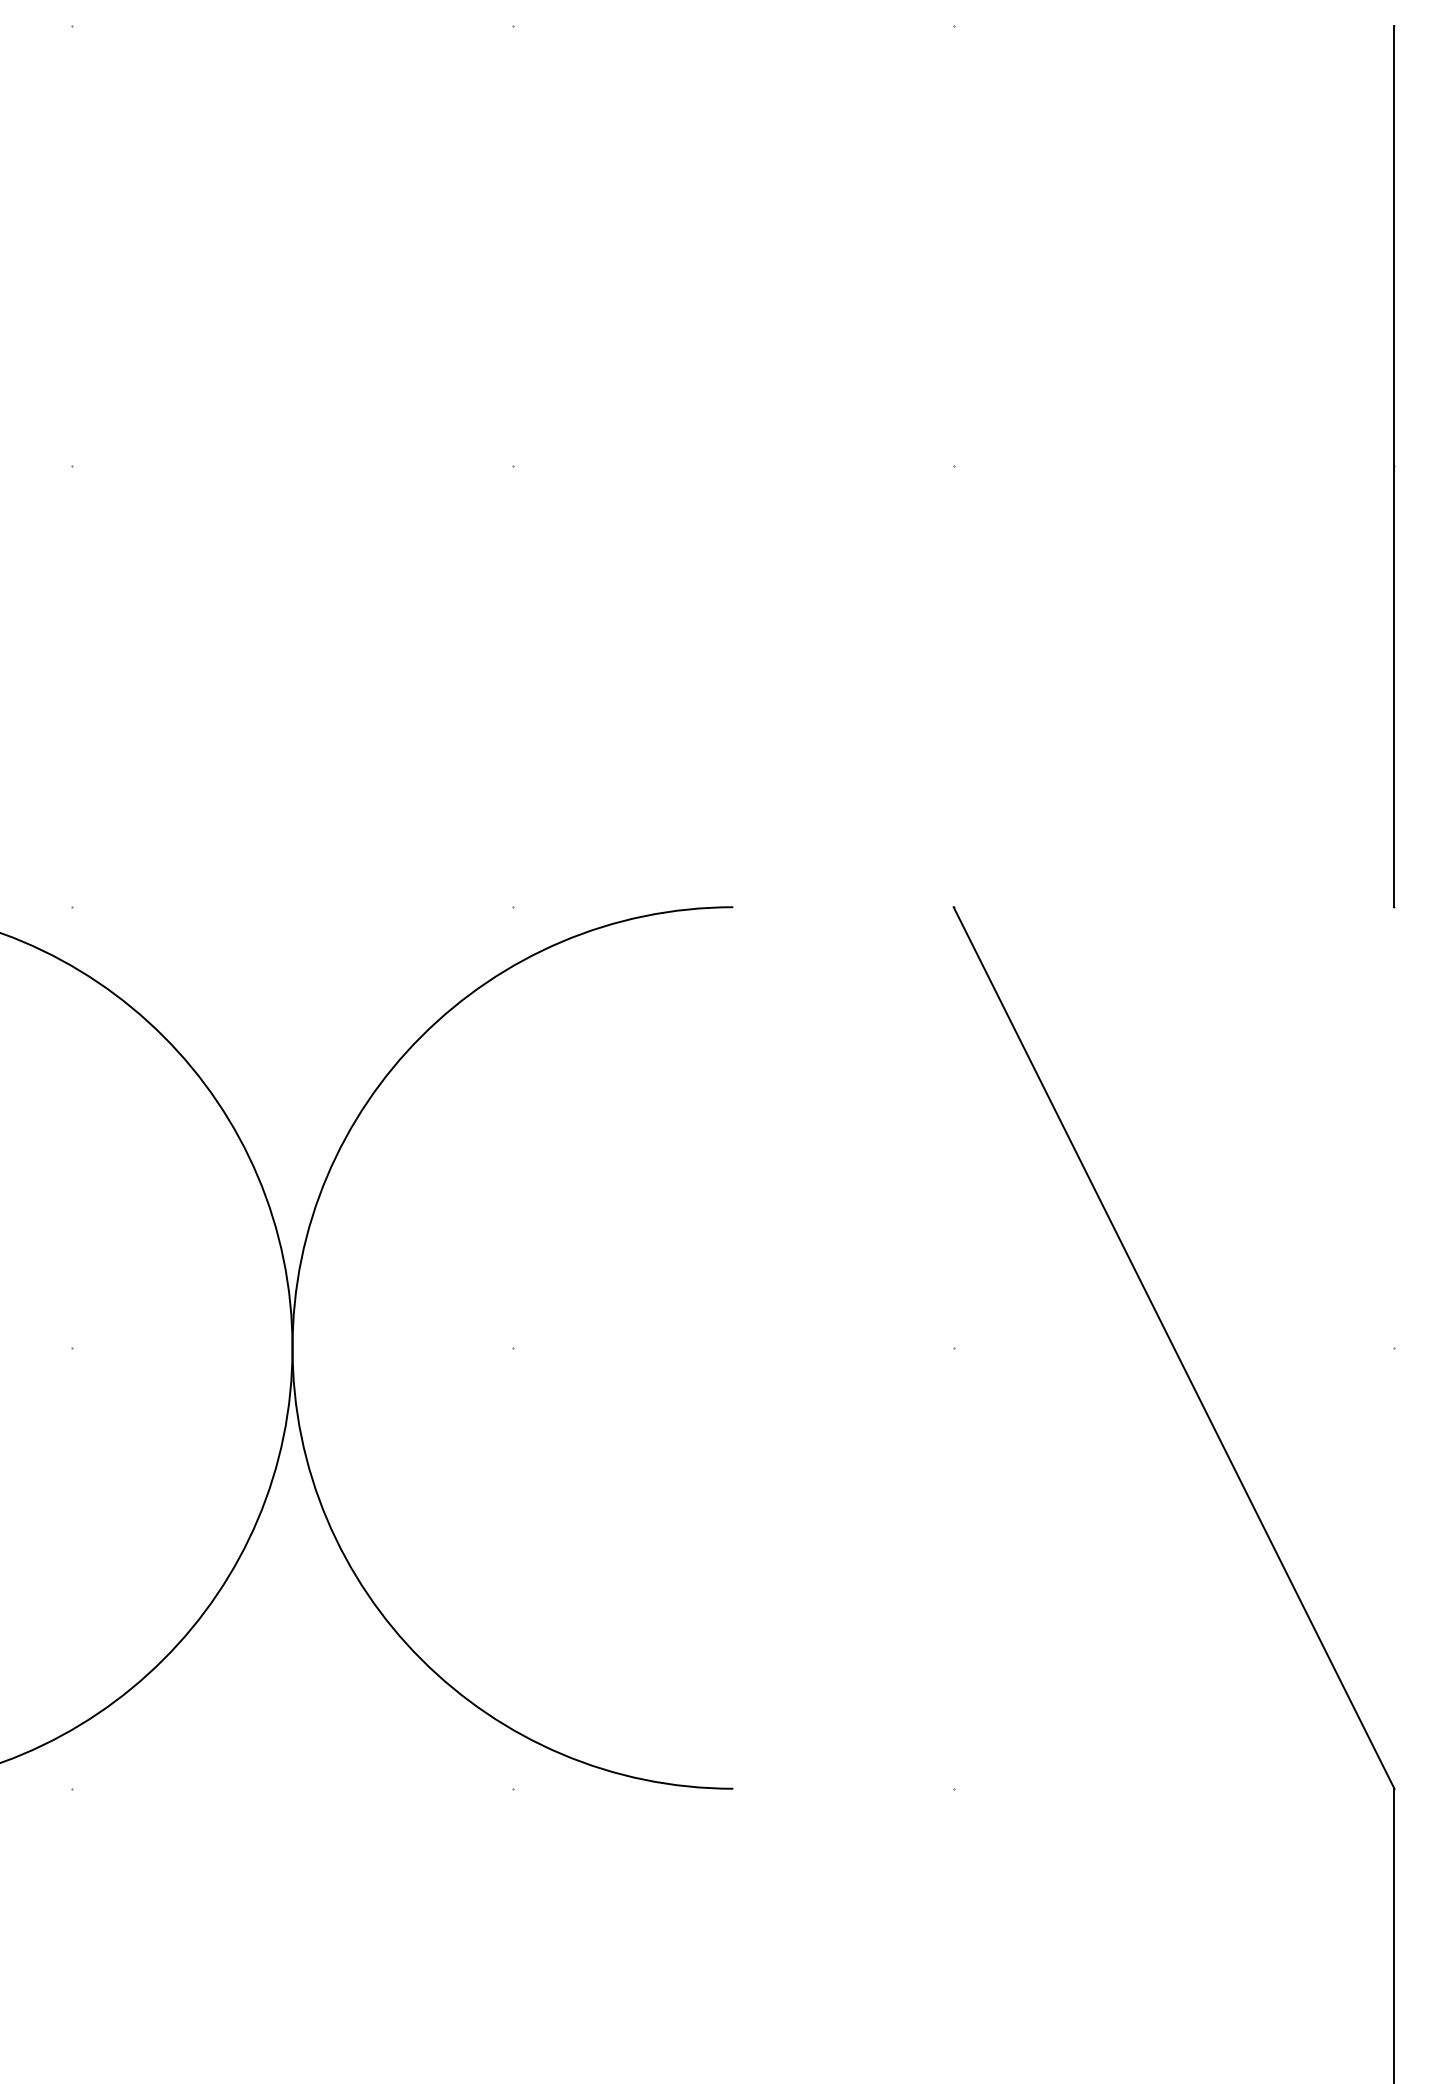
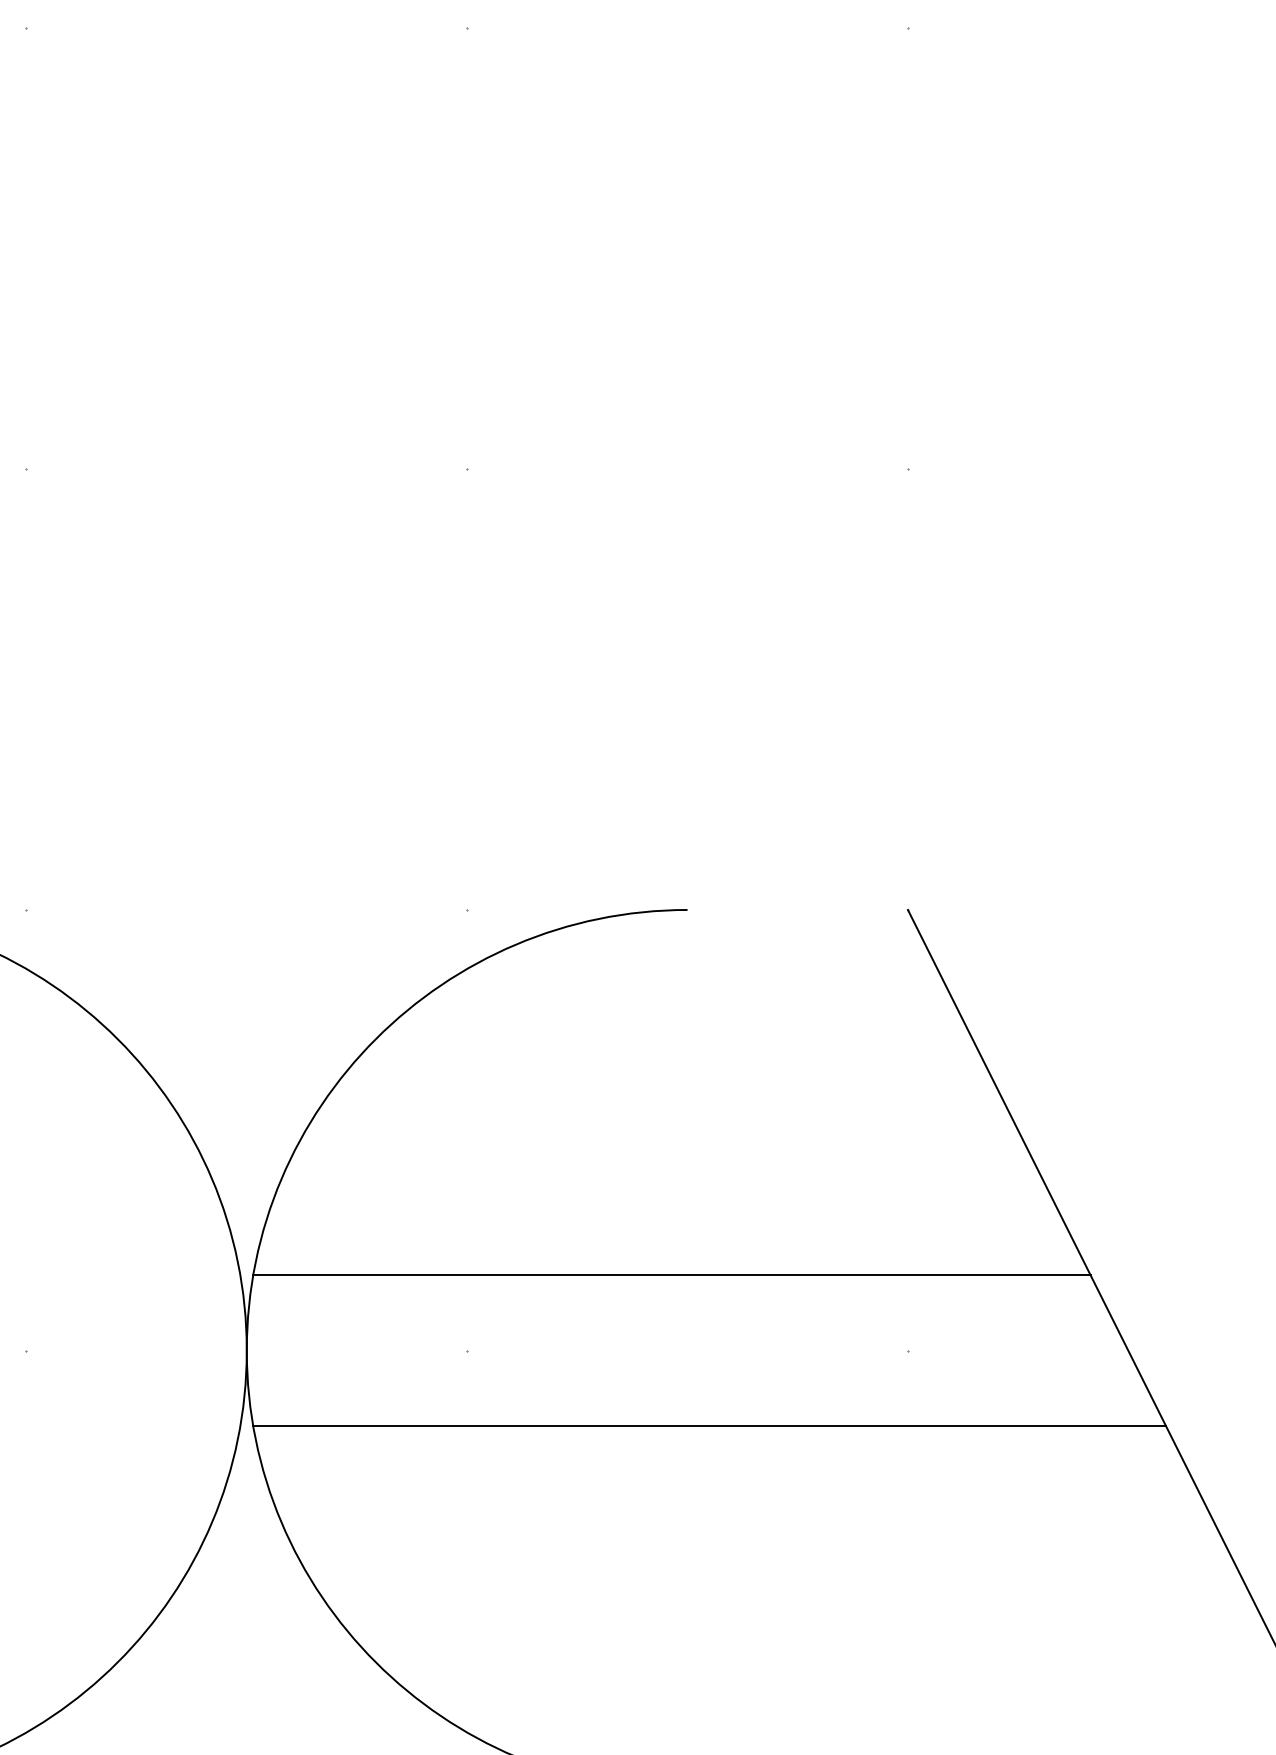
line: (717, 1272) -> (671, 1275), added
line: (755, 1423) -> (709, 1426), added

